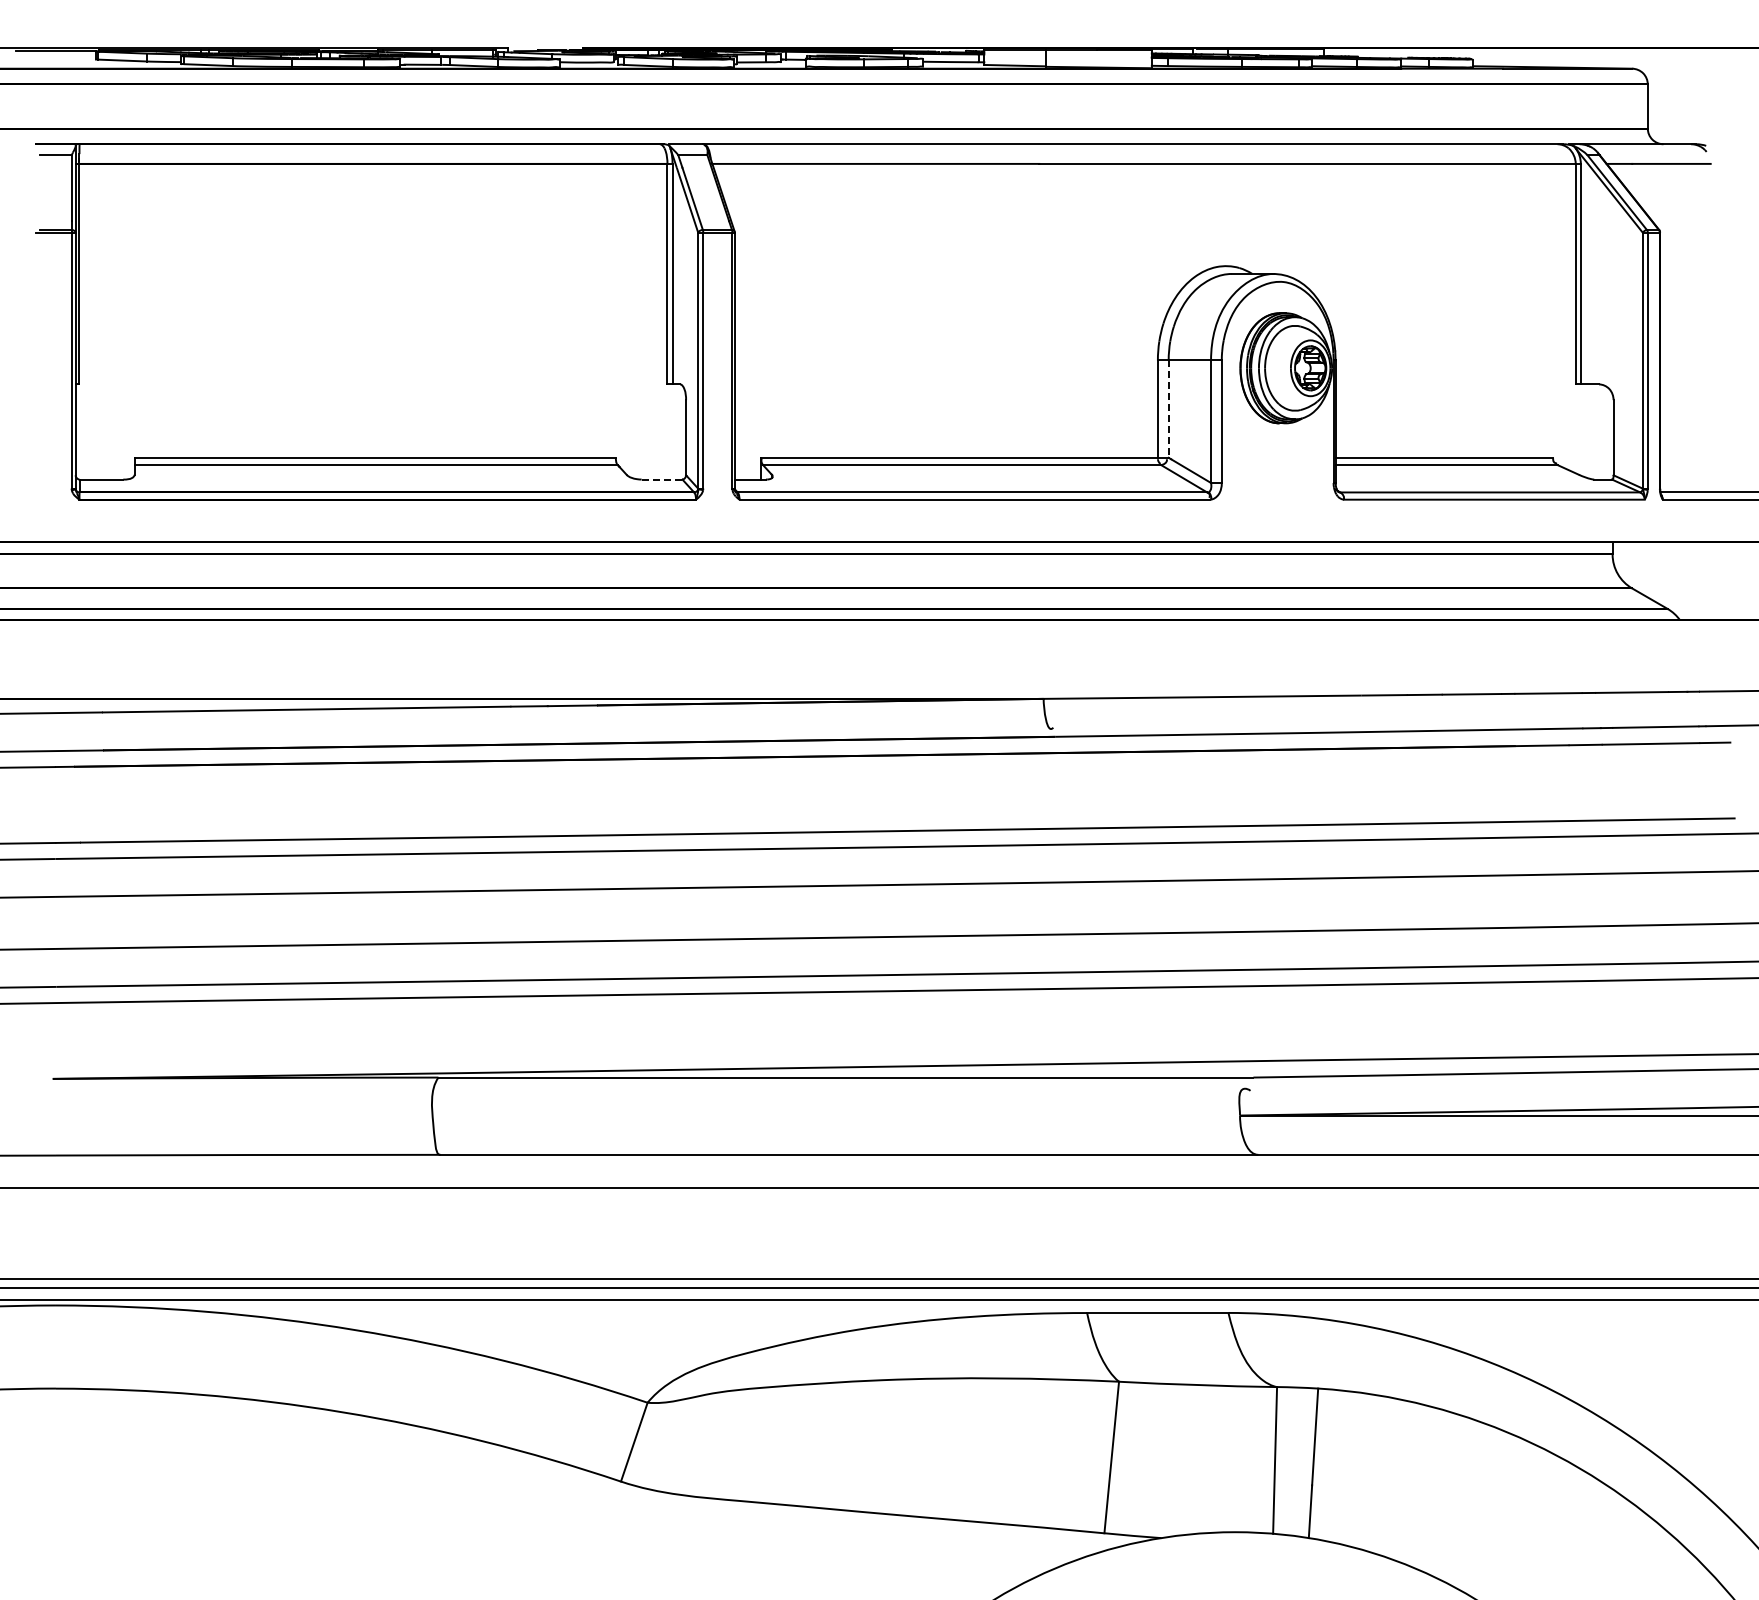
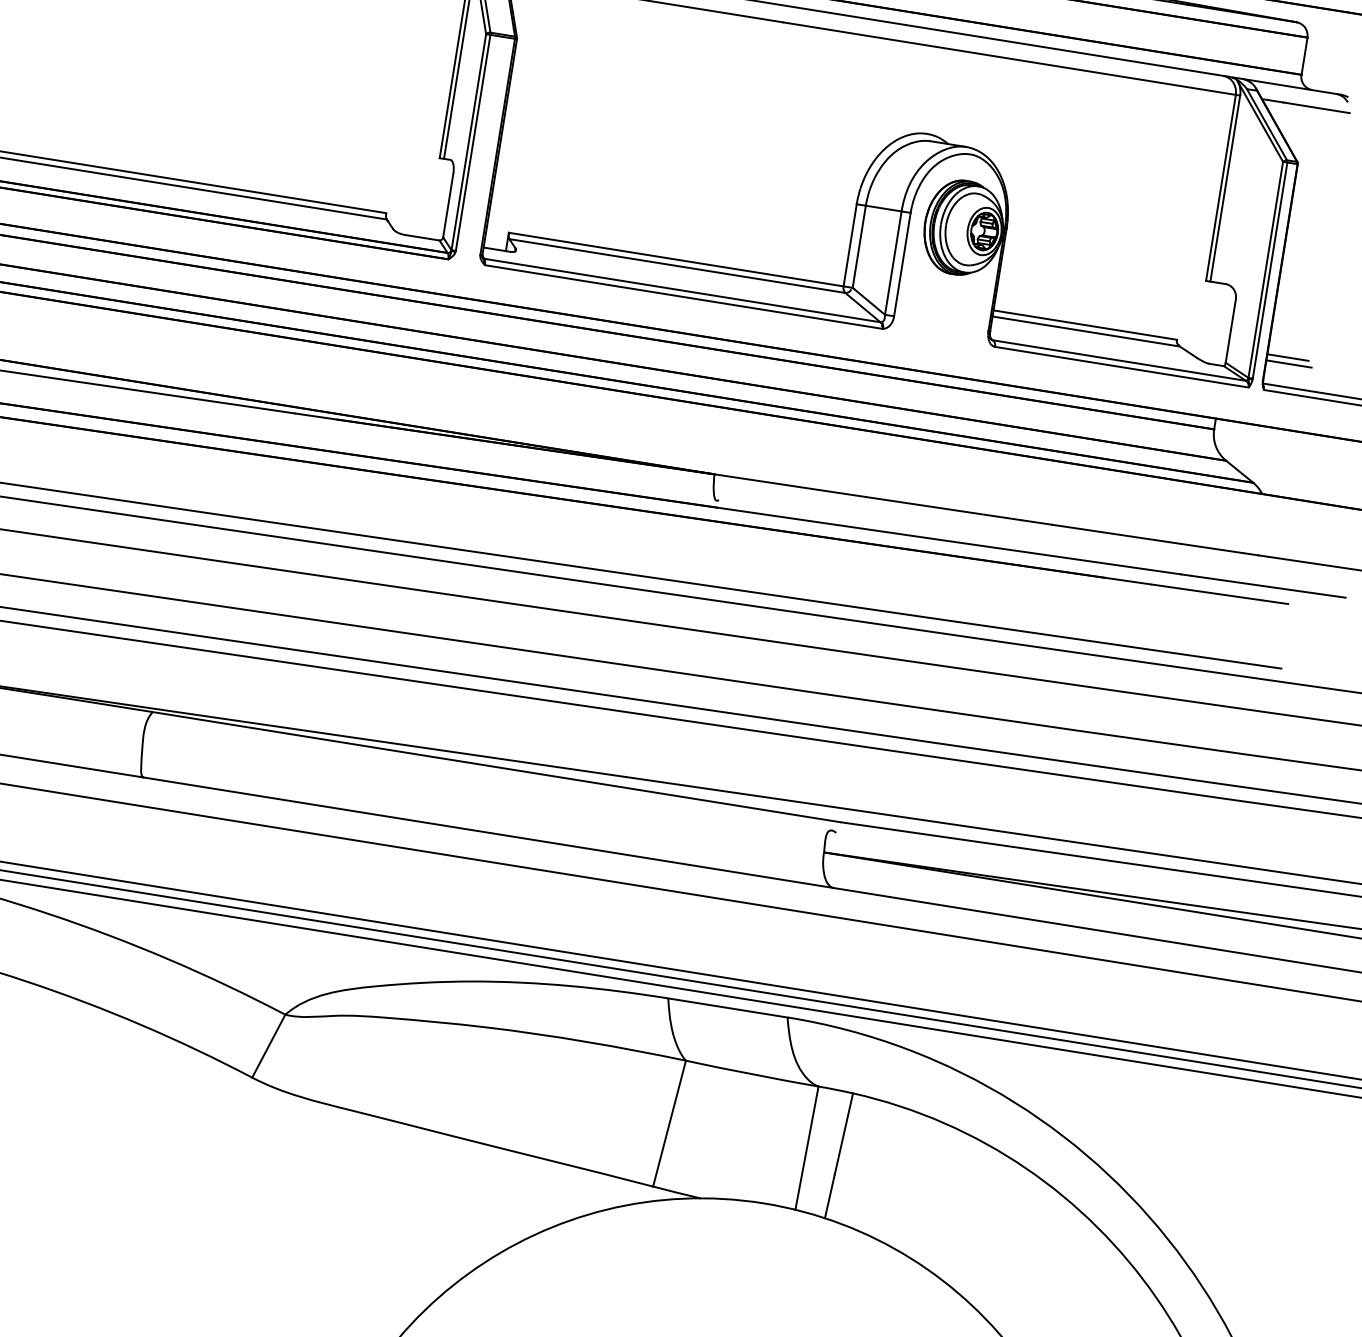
line: (1168, 409) -> (859, 247), dashed -> solid
line: (1684, 457) -> (1287, 357), added
line: (1686, 465) -> (1288, 364), added
line: (661, 479) -> (421, 237), dashed -> solid

